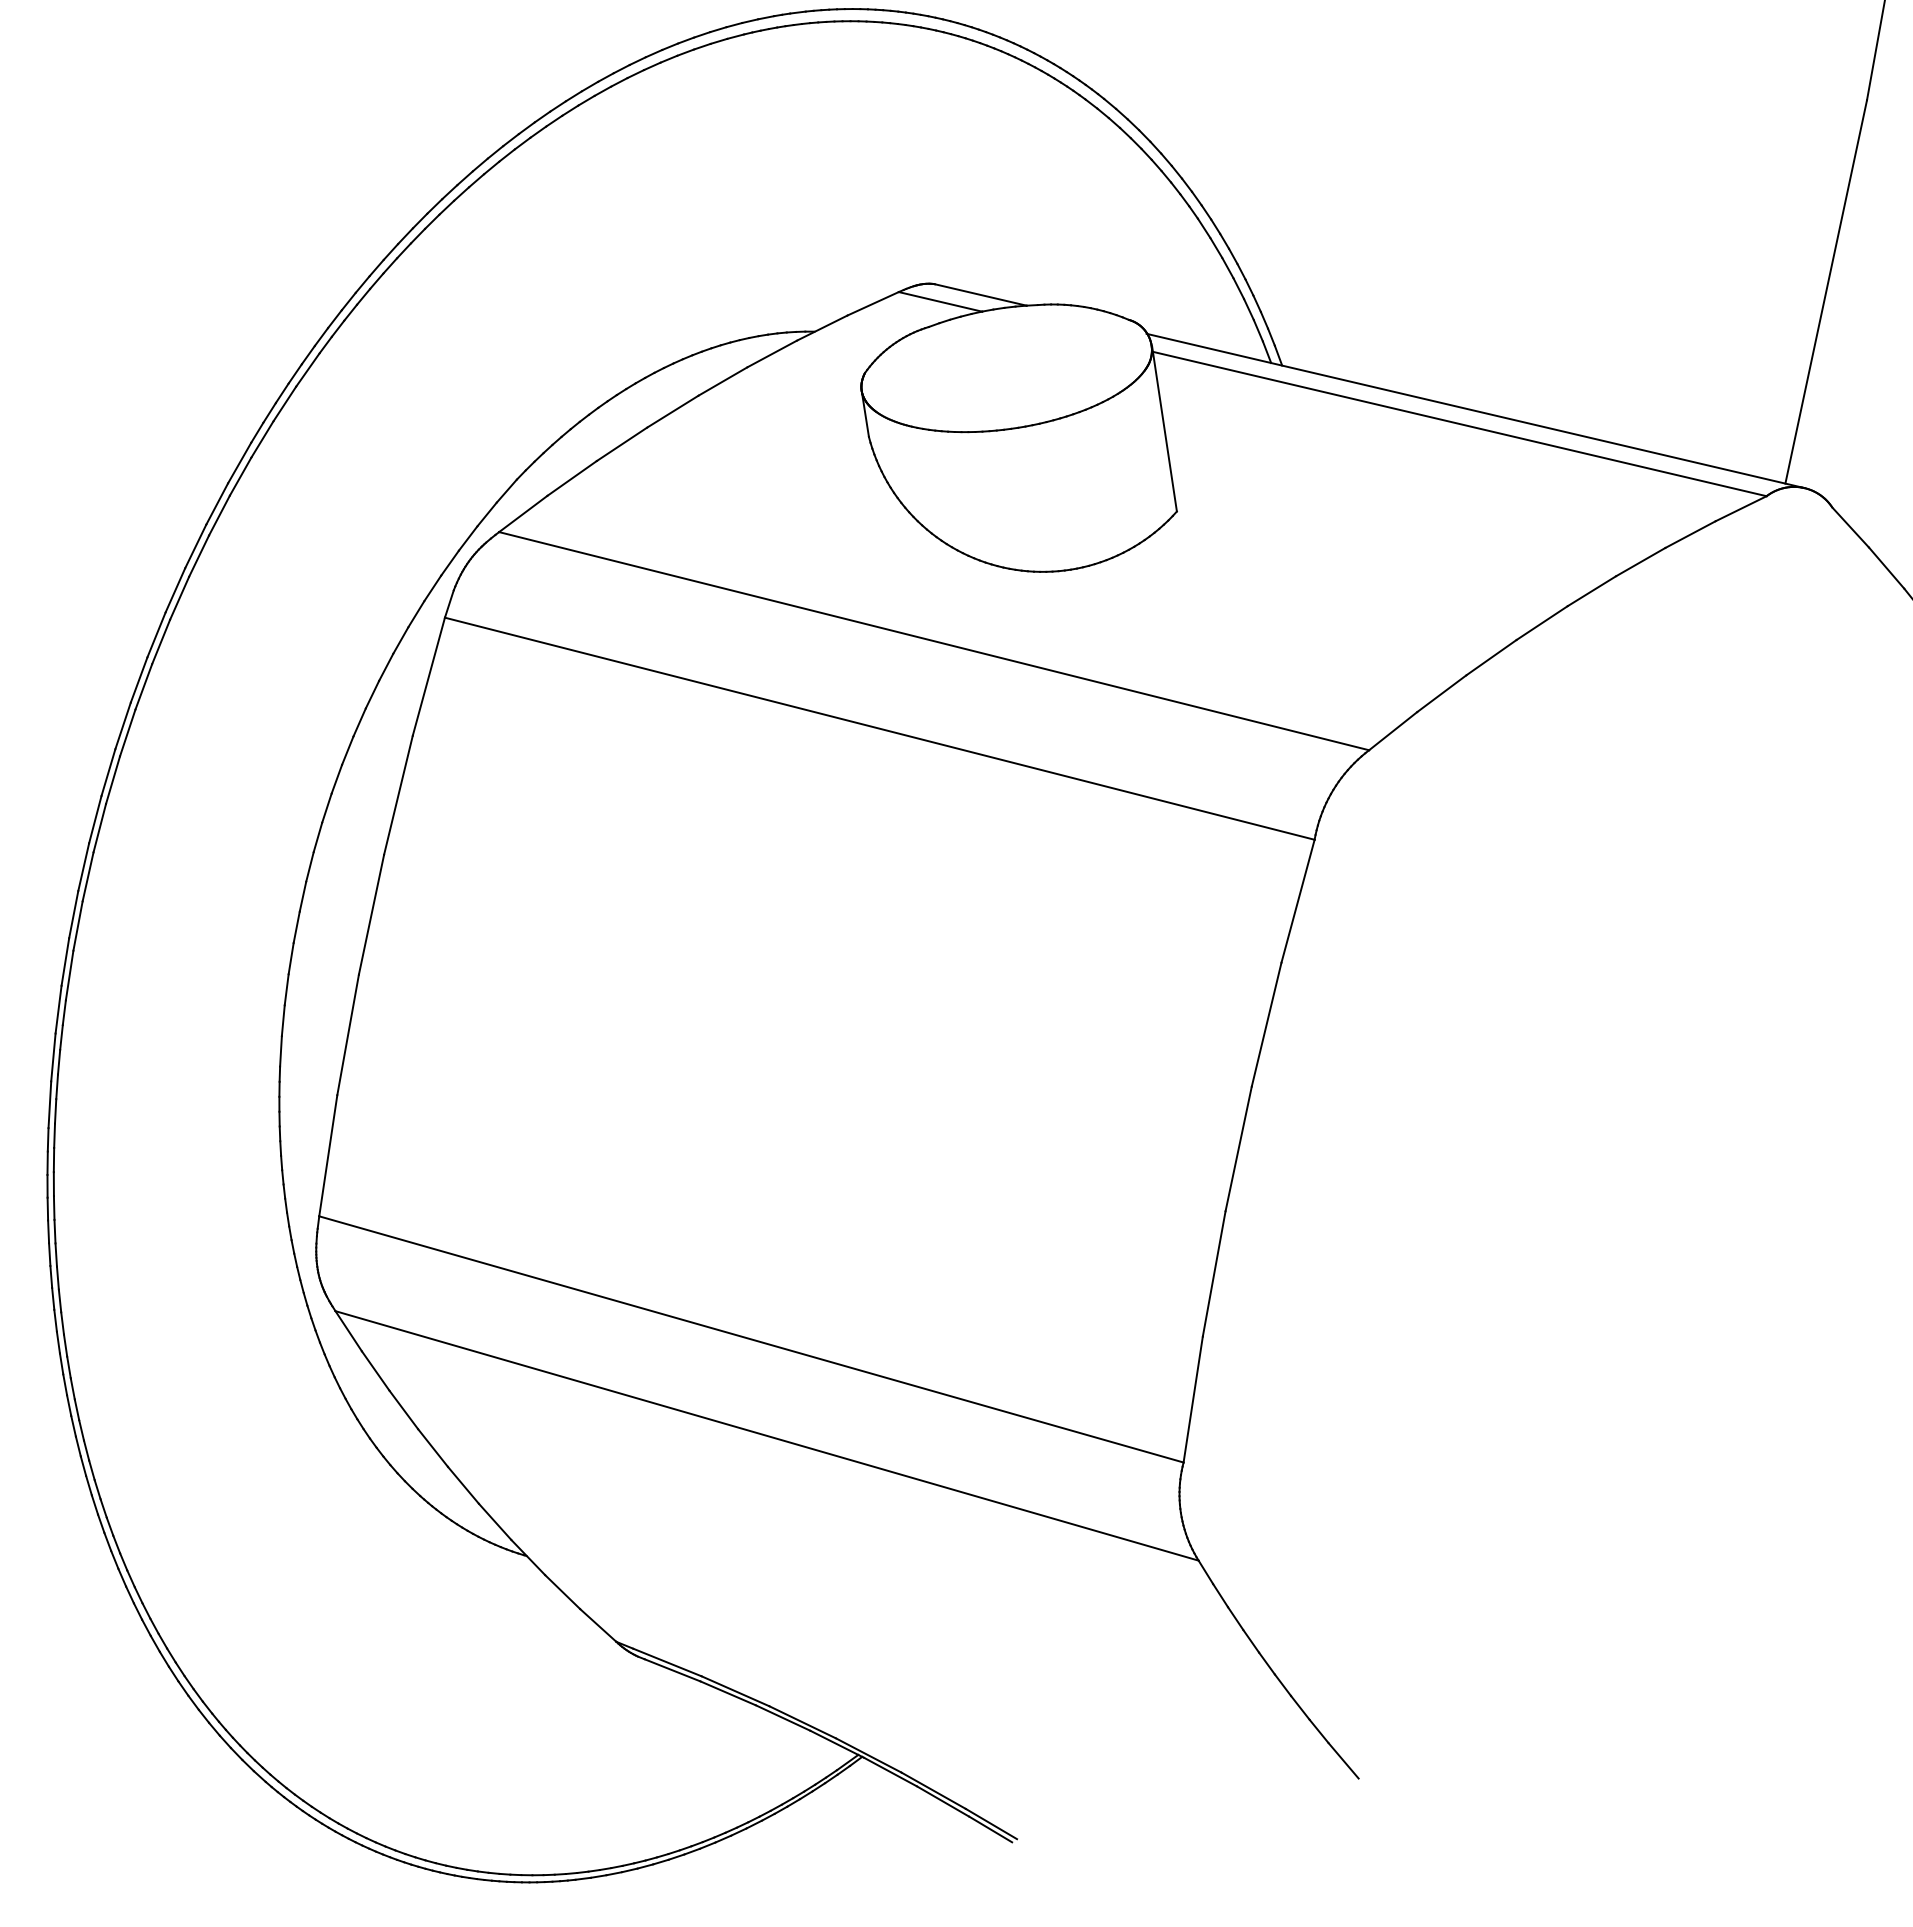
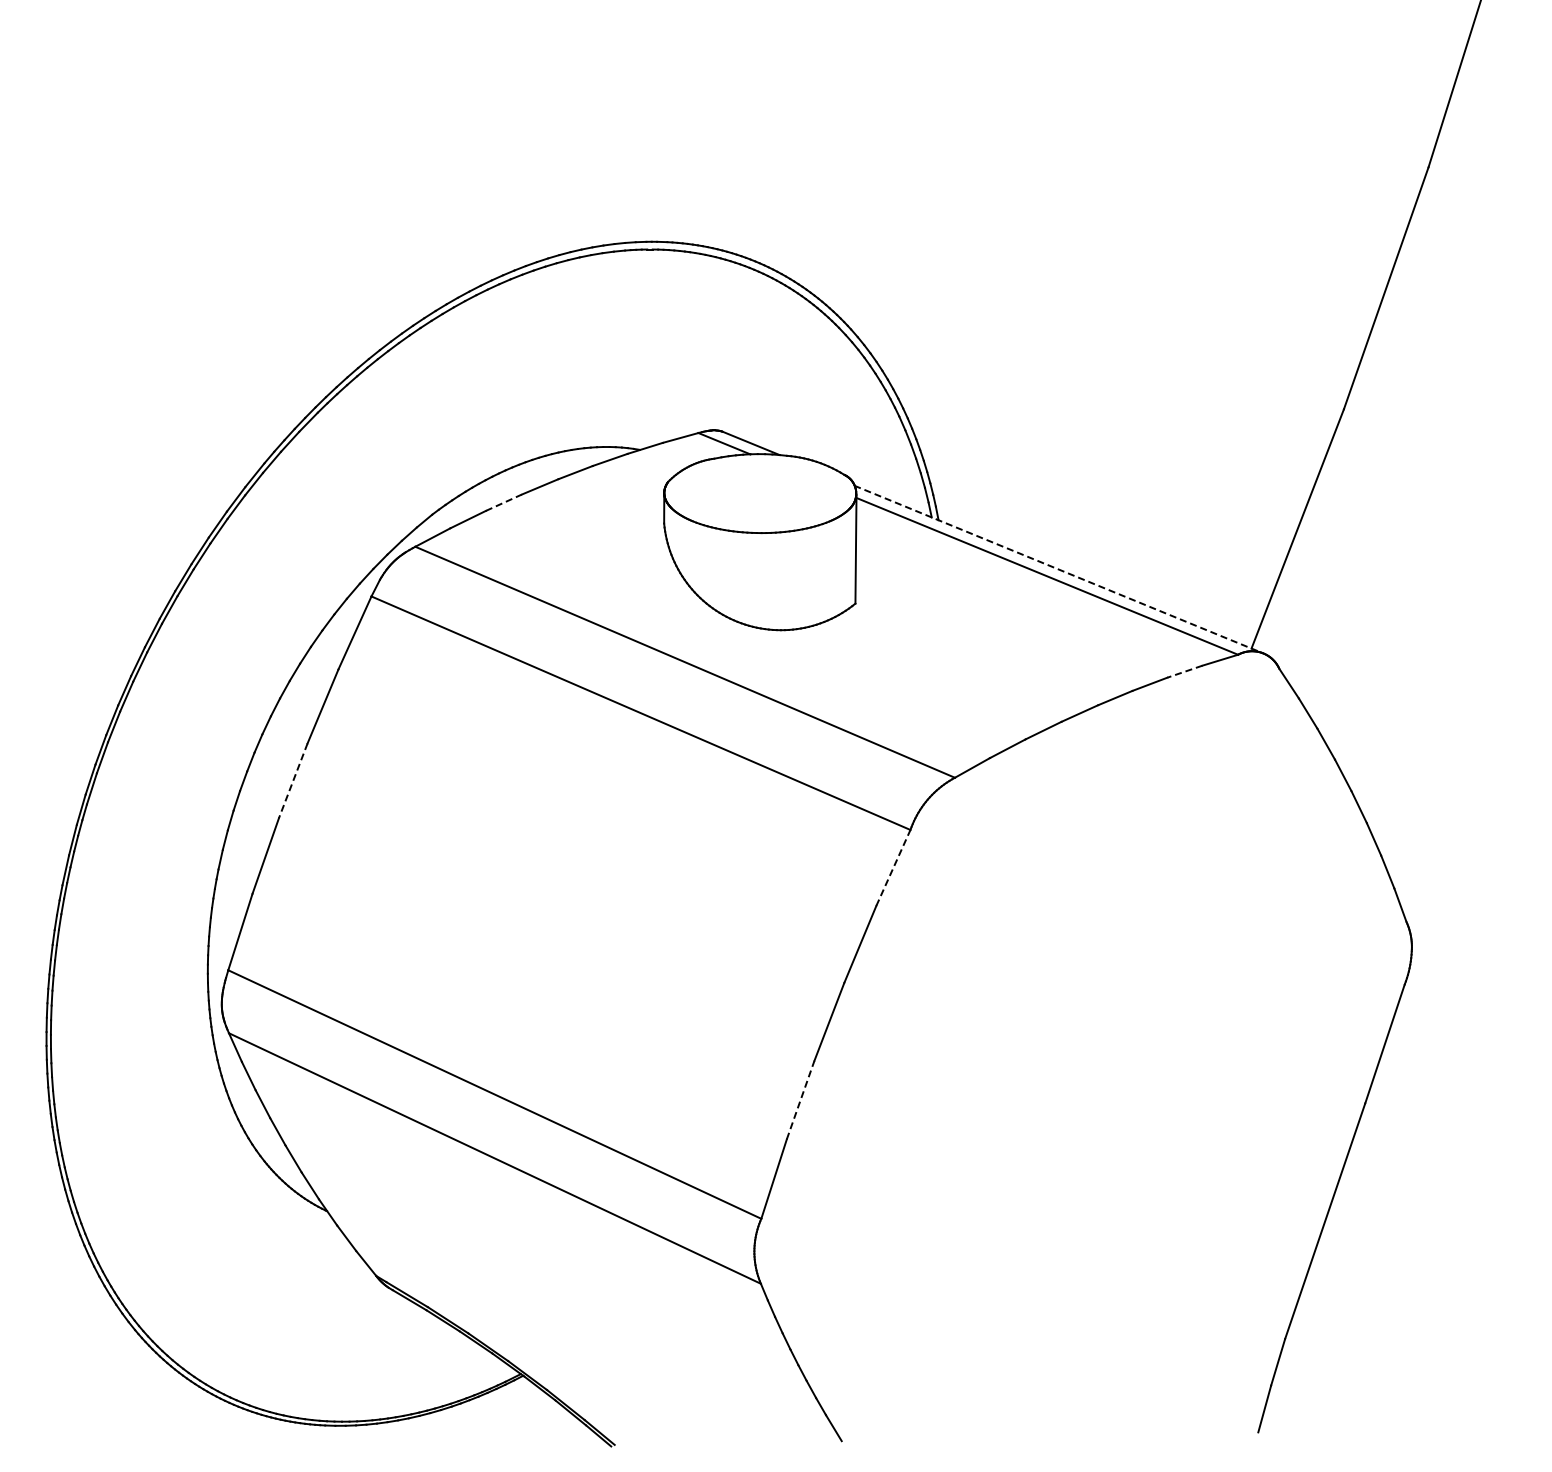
line: (1476, 410) -> (1059, 569), solid -> dashed
line: (621, 444) -> (503, 502), solid -> dashed
line: (1689, 534) -> (1184, 671), solid -> dashed
line: (1298, 900) -> (893, 867), solid -> dashed
line: (371, 915) -> (293, 781), solid -> dashed
line: (1214, 1274) -> (800, 1100), solid -> dashed

